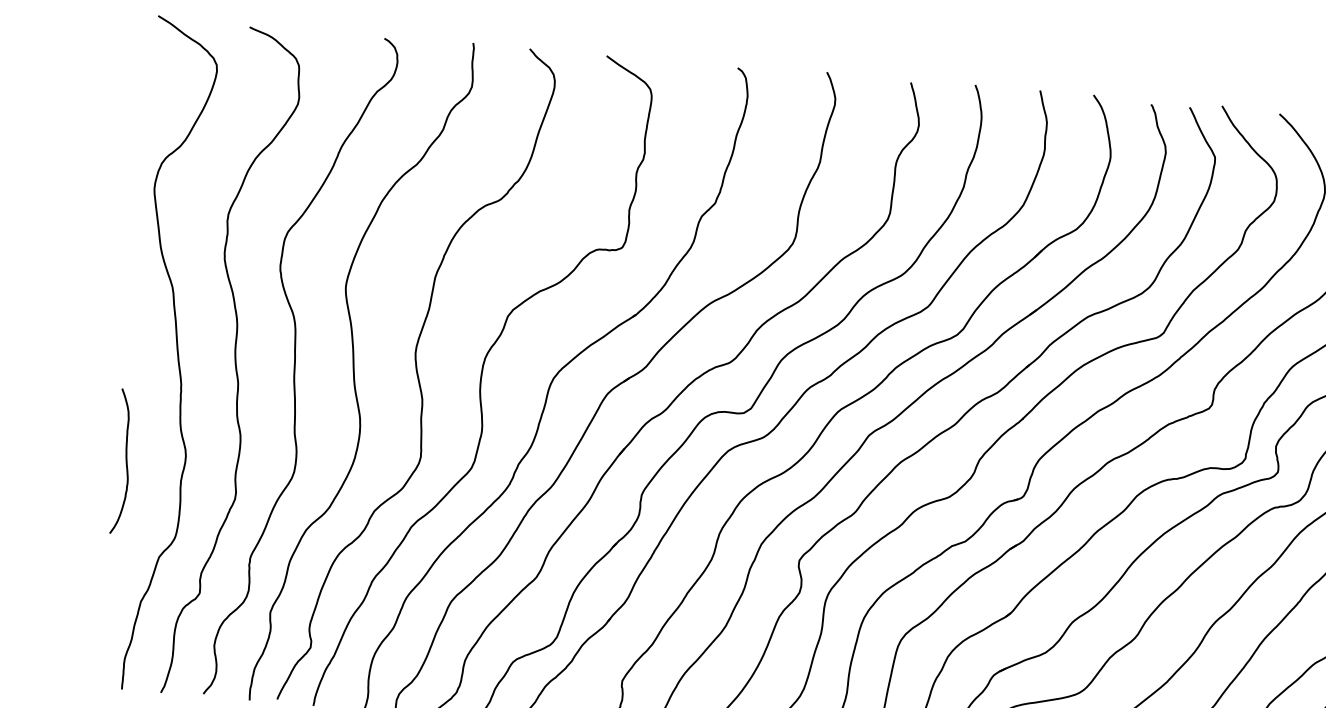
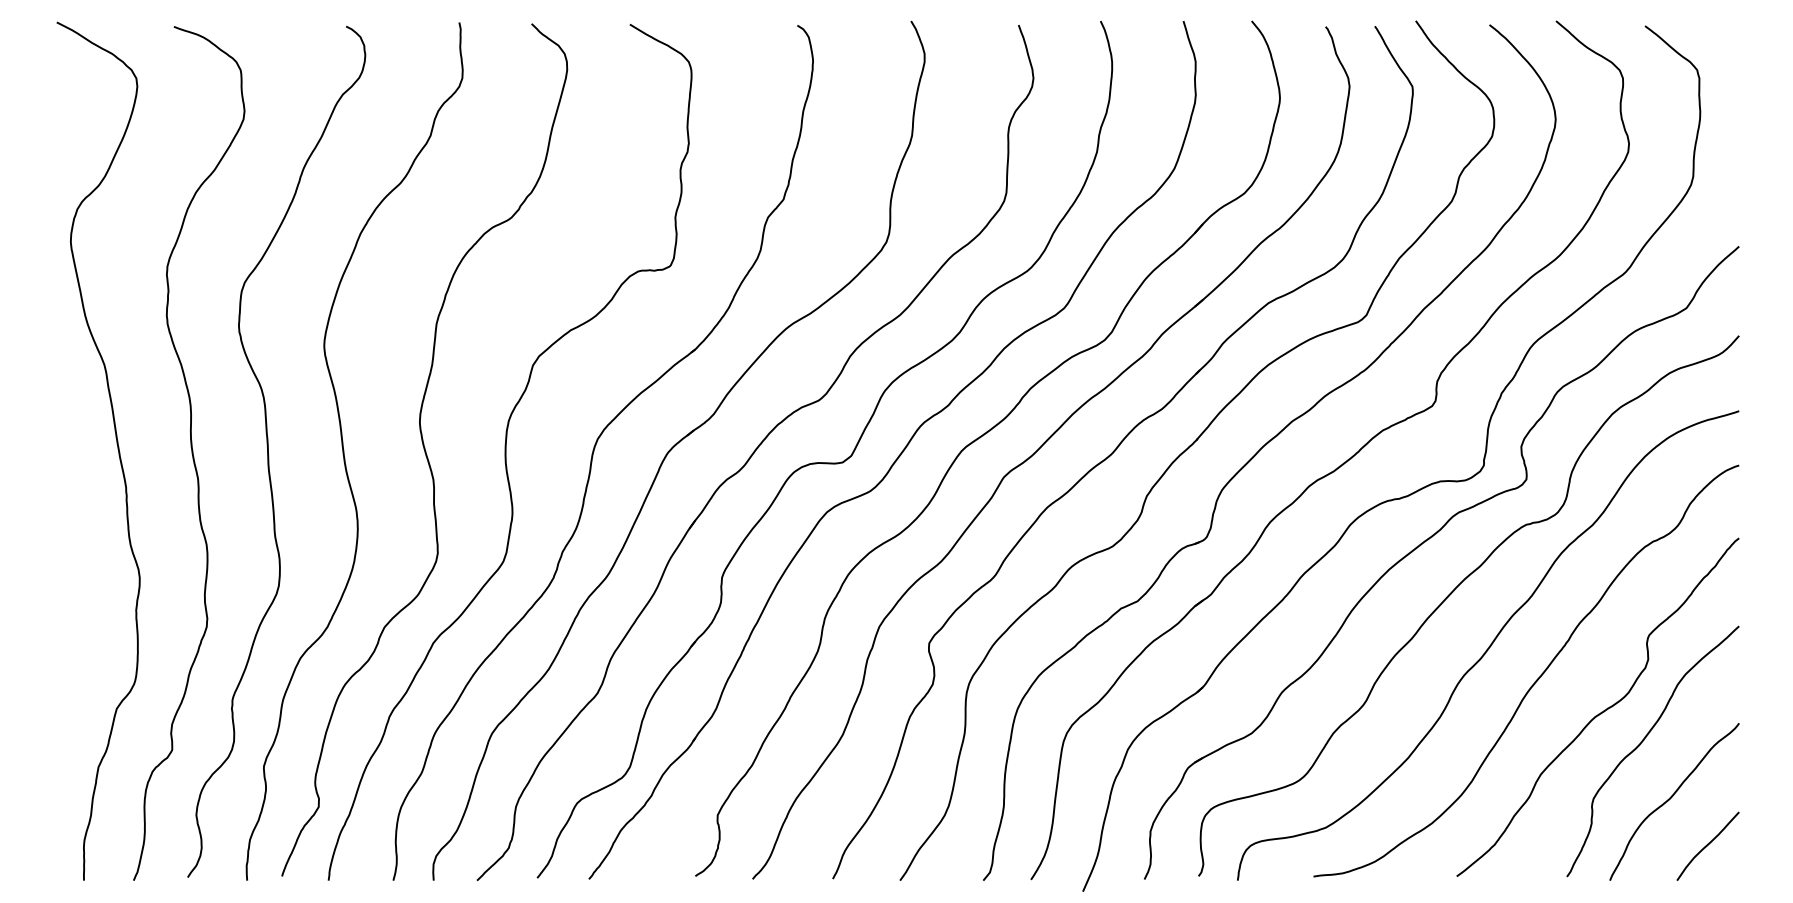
curve: (126, 461) -> (64, 591), removed

